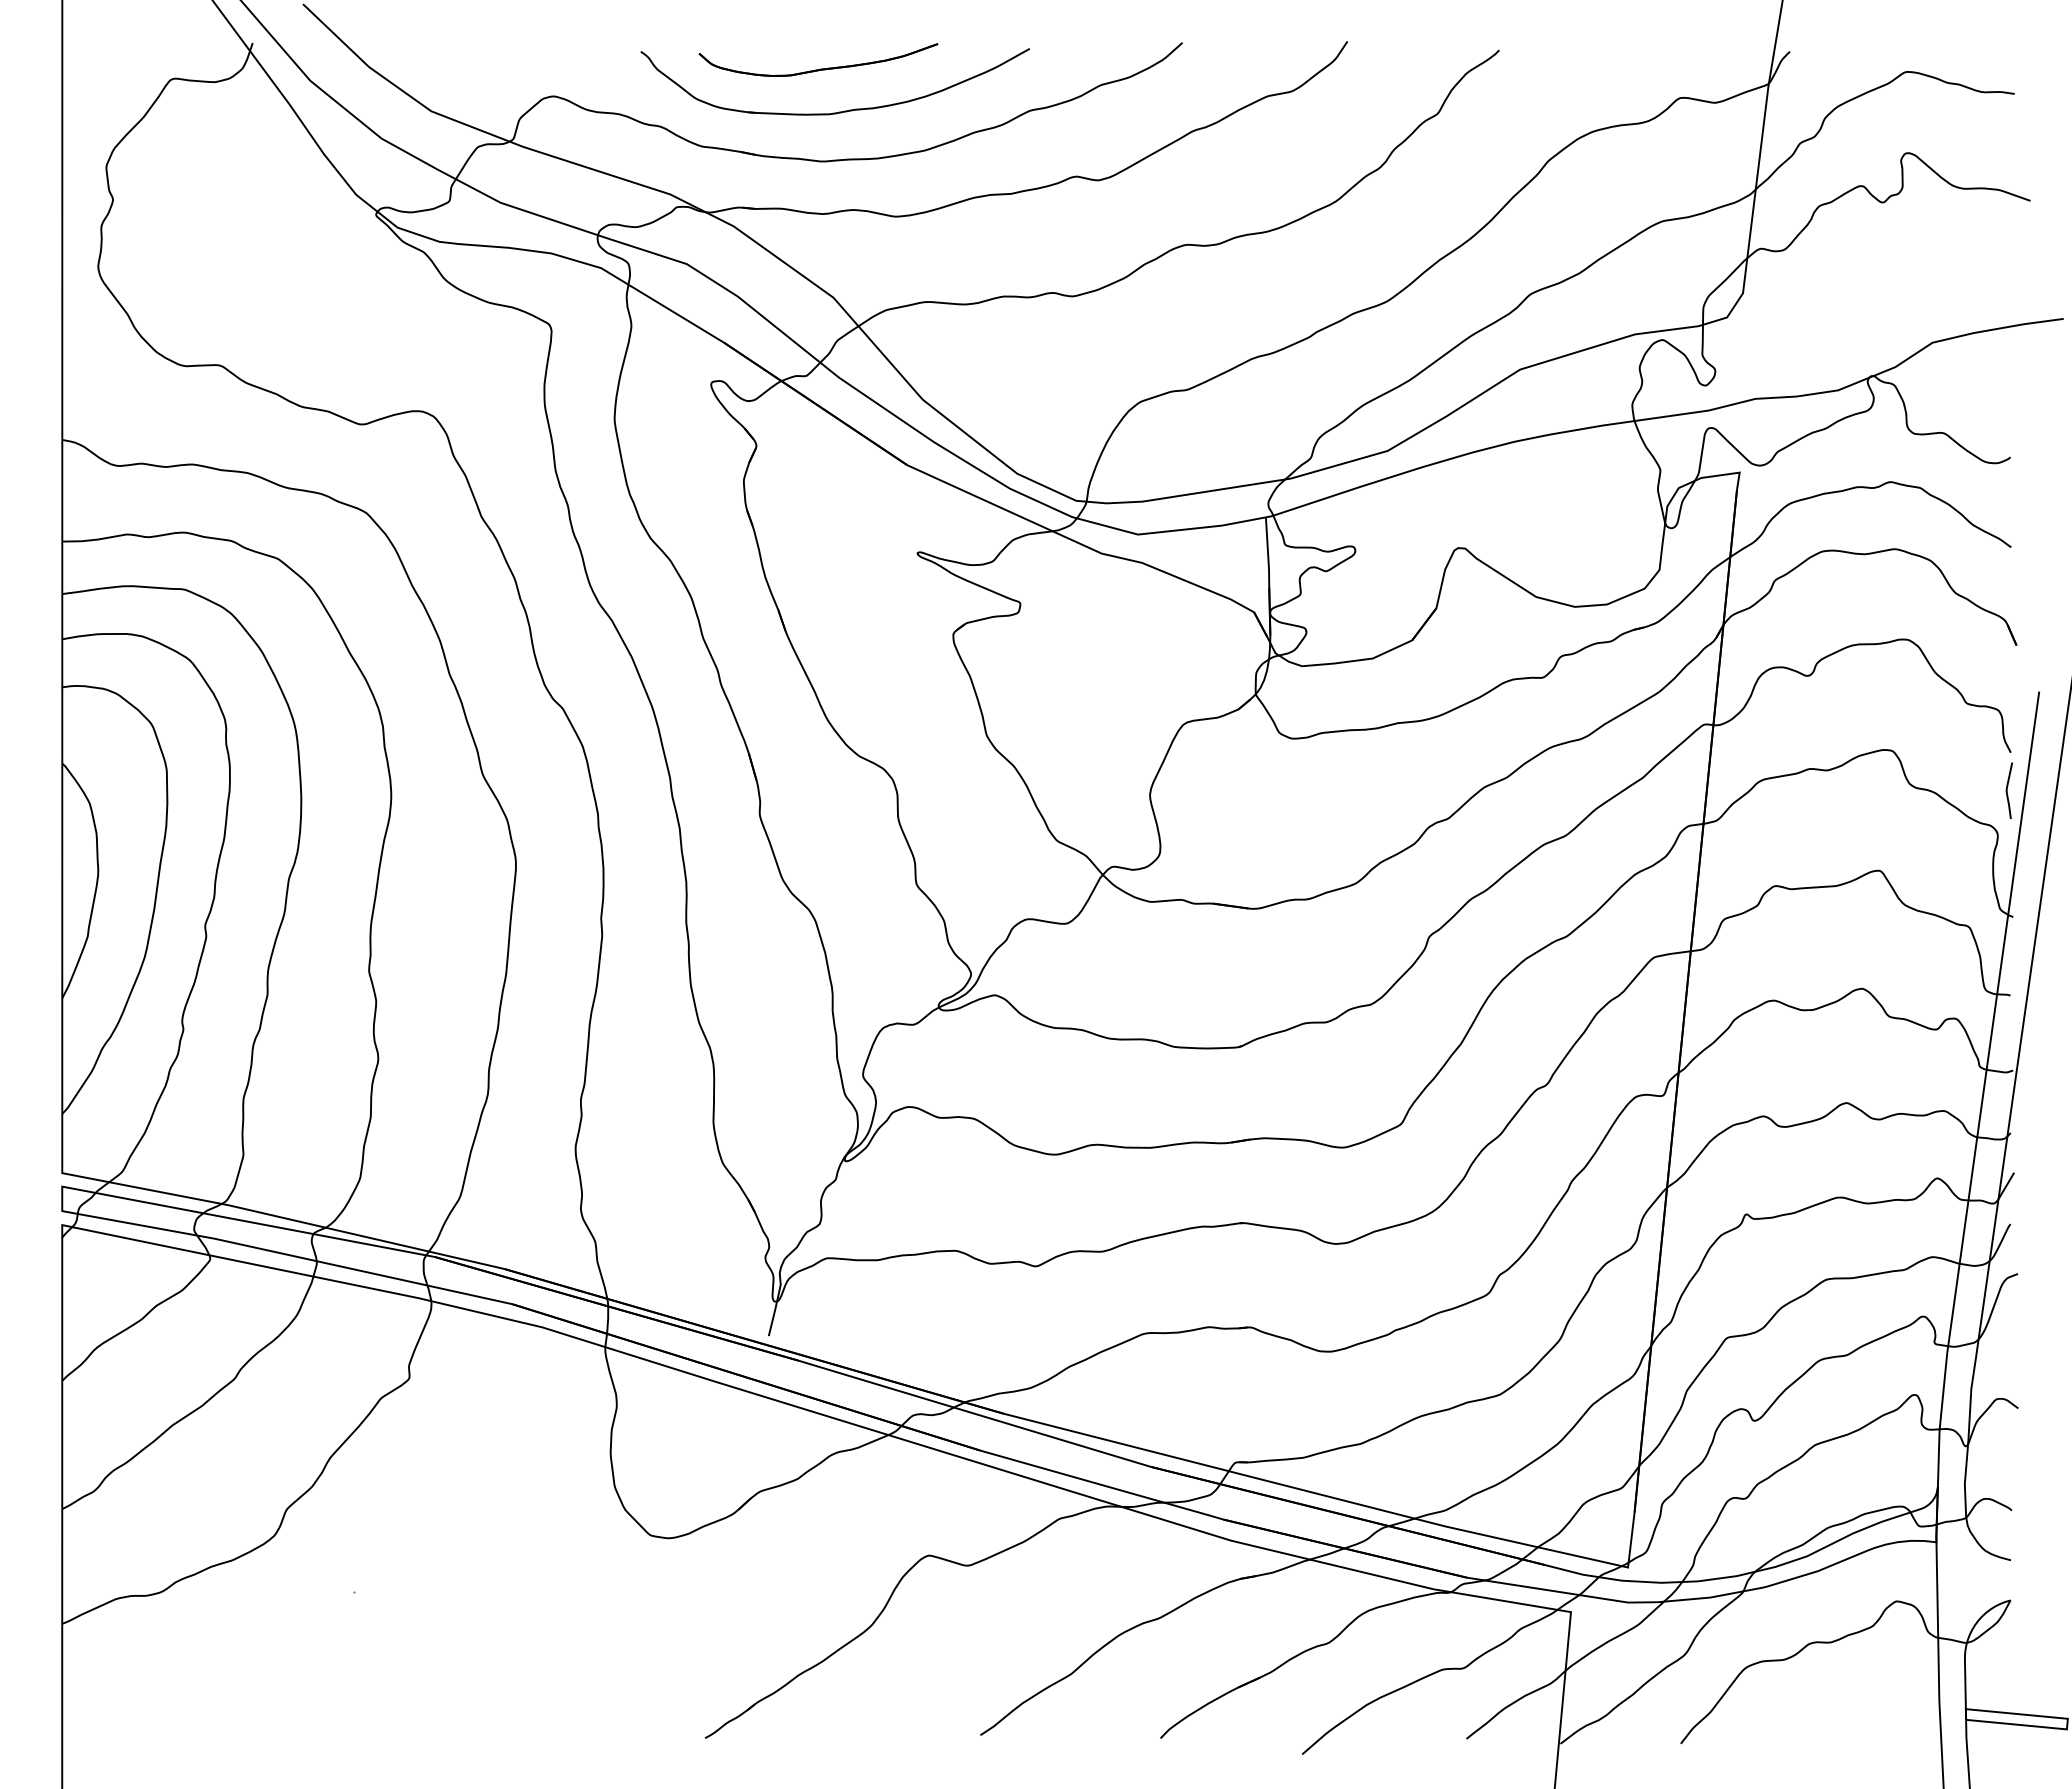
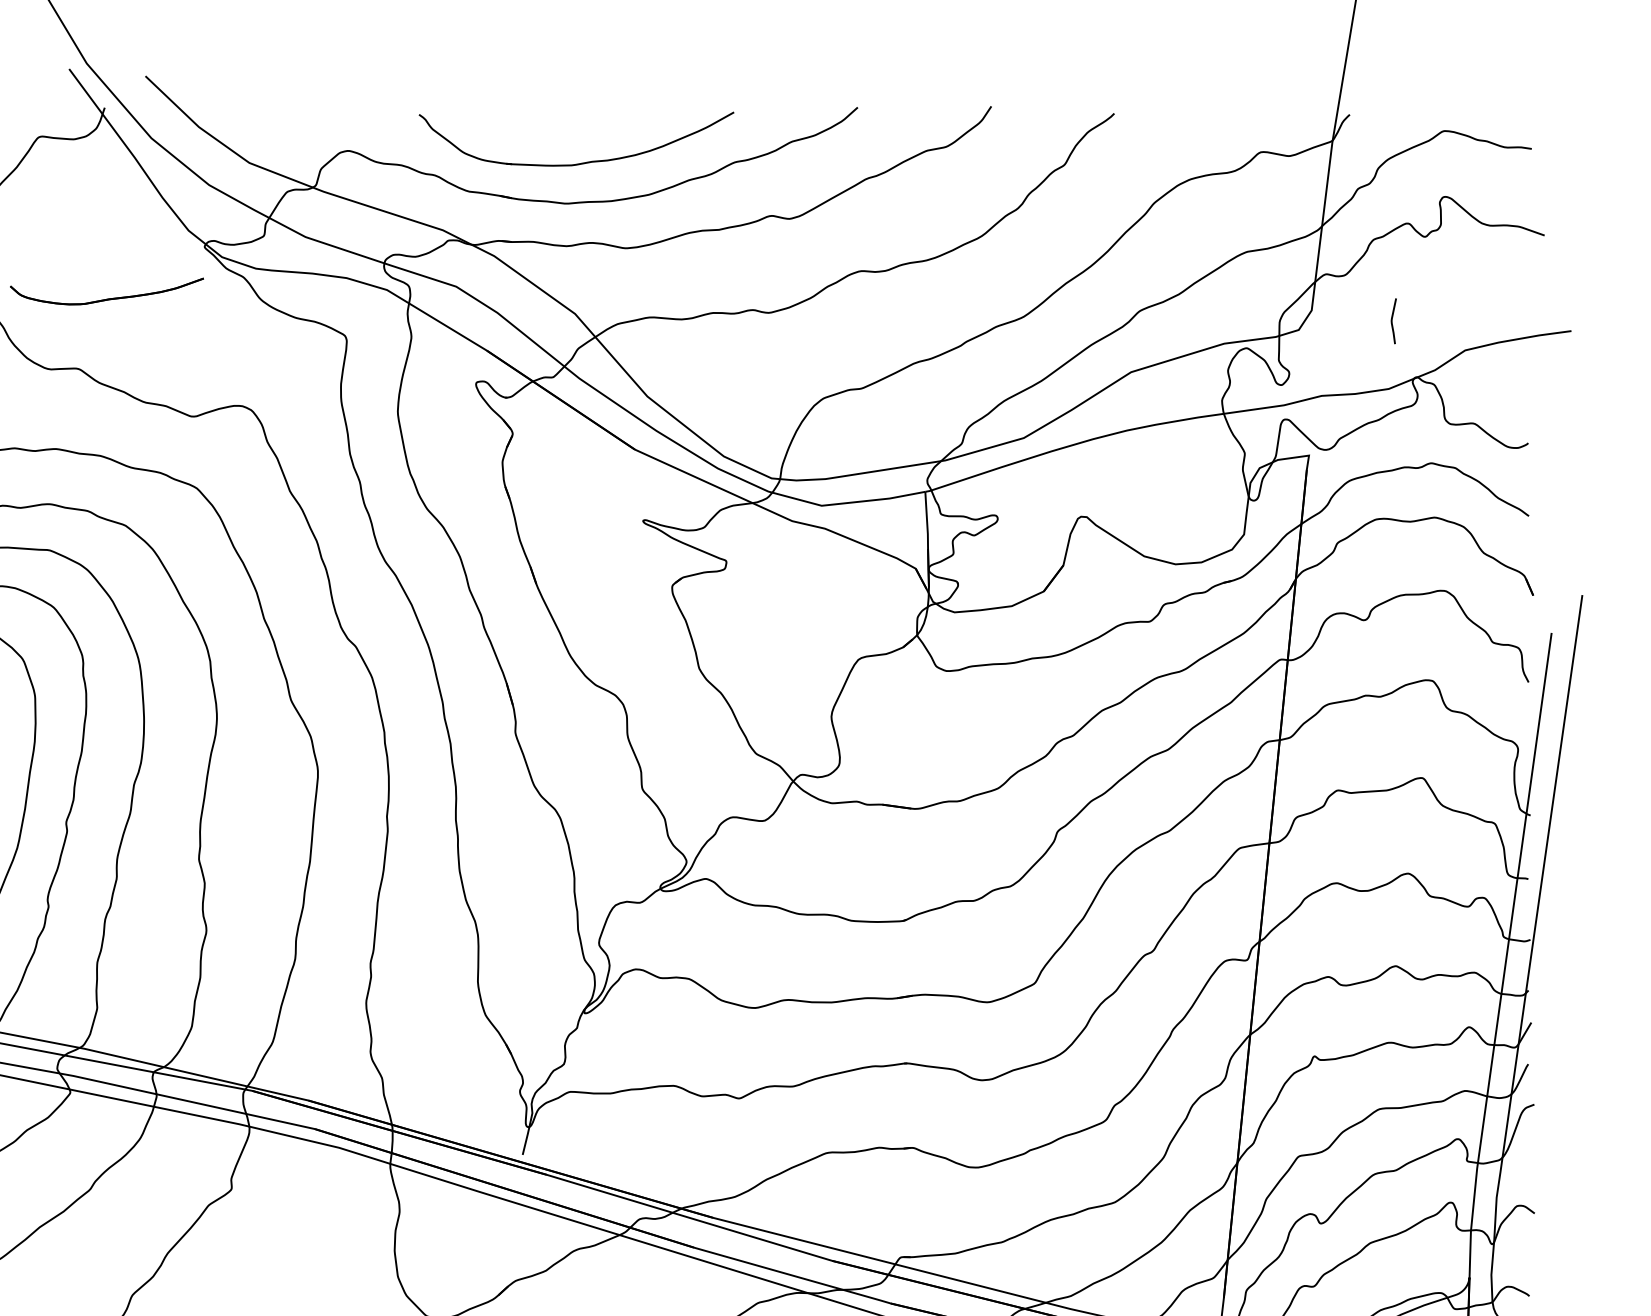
part: (820, 68) -> (108, 298), moved
curve: (2007, 790) -> (1392, 321), moved

